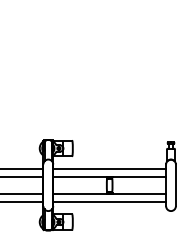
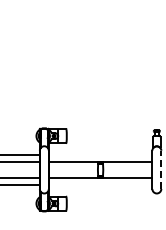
line: (109, 168) -> (100, 154), removed
line: (176, 184) -> (161, 169), solid -> dashed
line: (109, 202) -> (100, 185), removed

